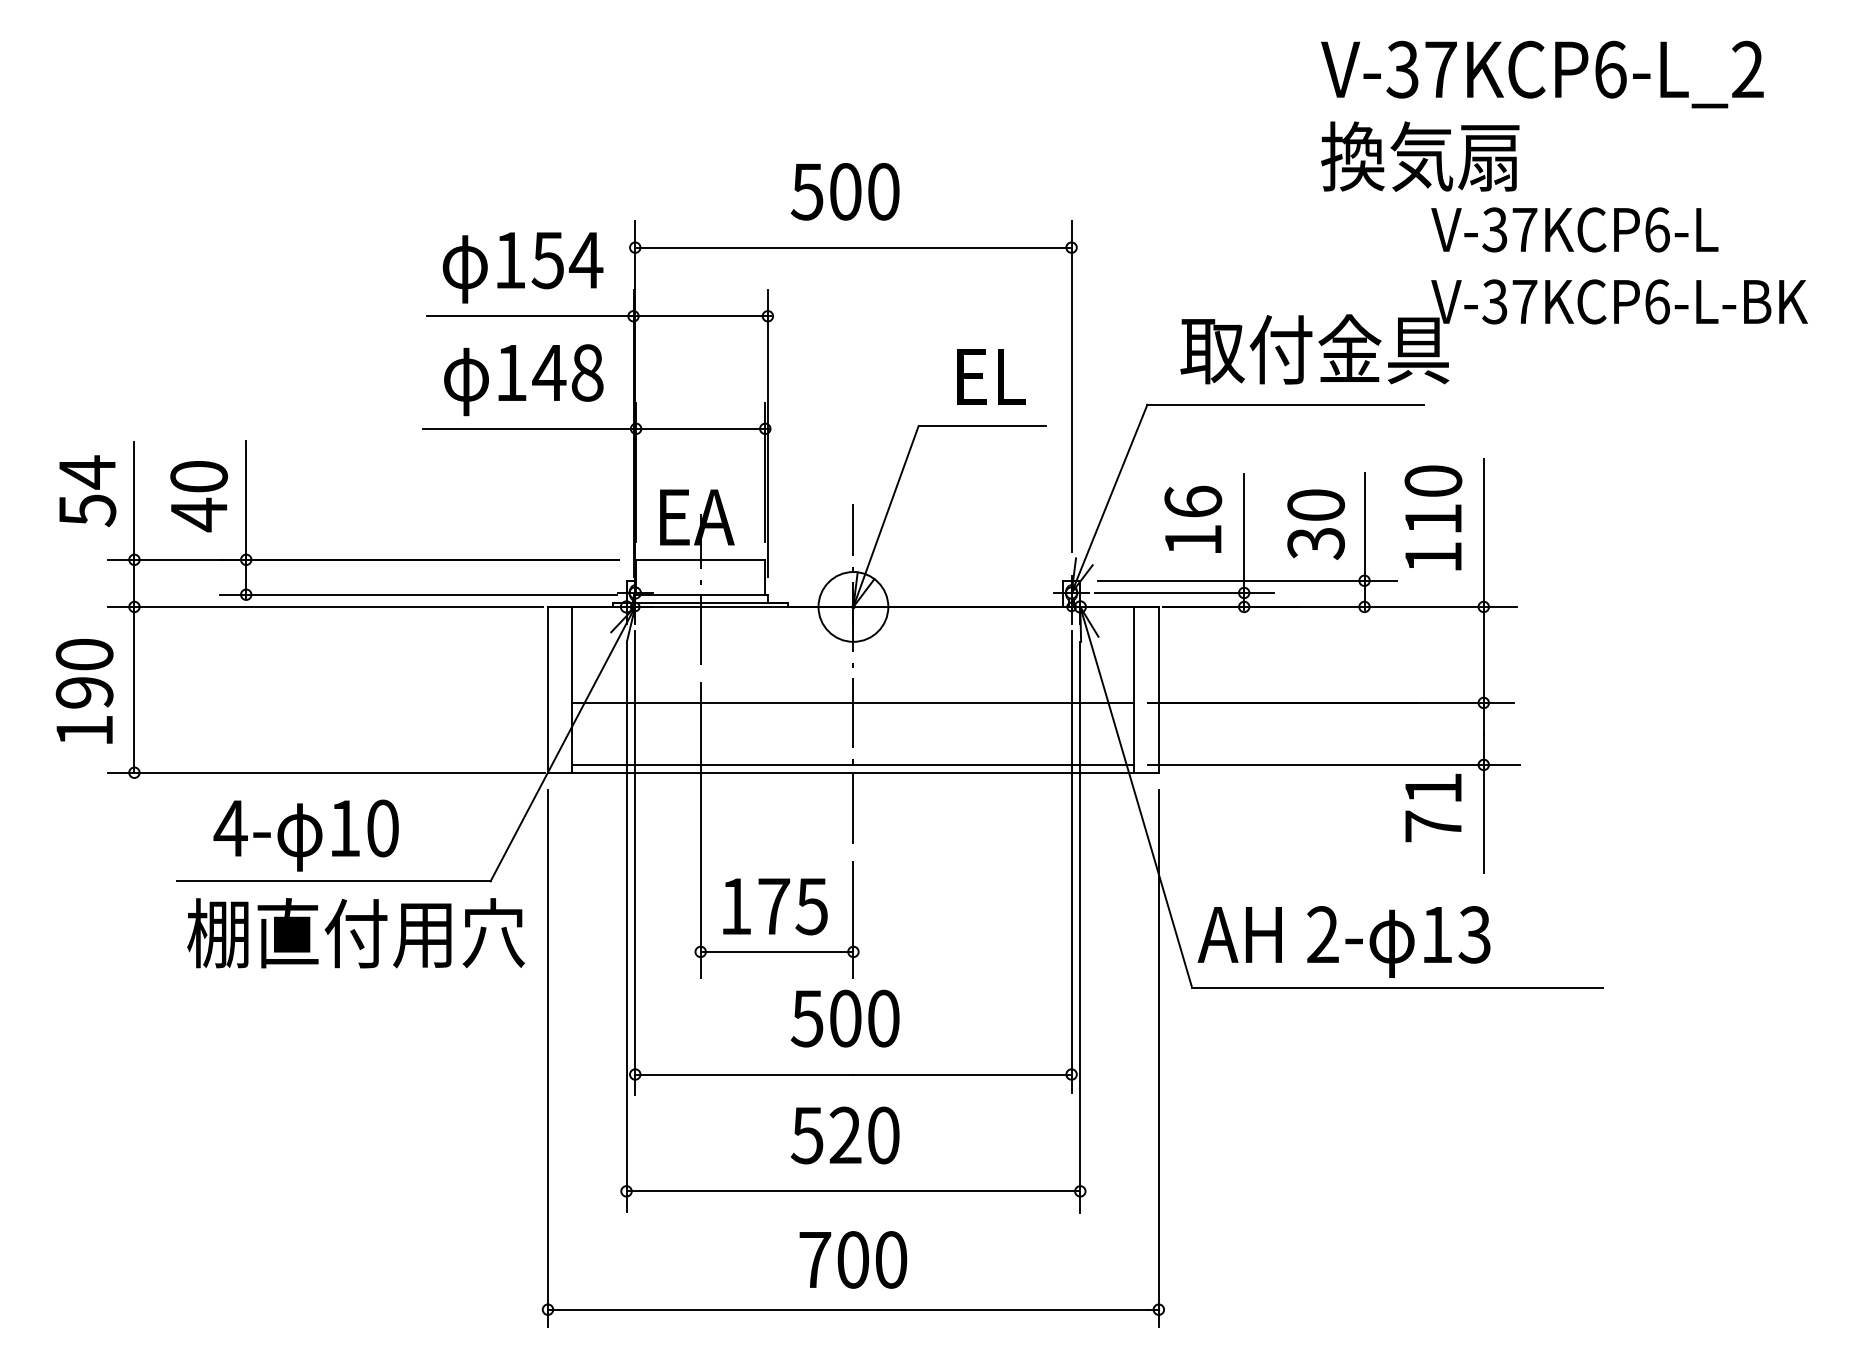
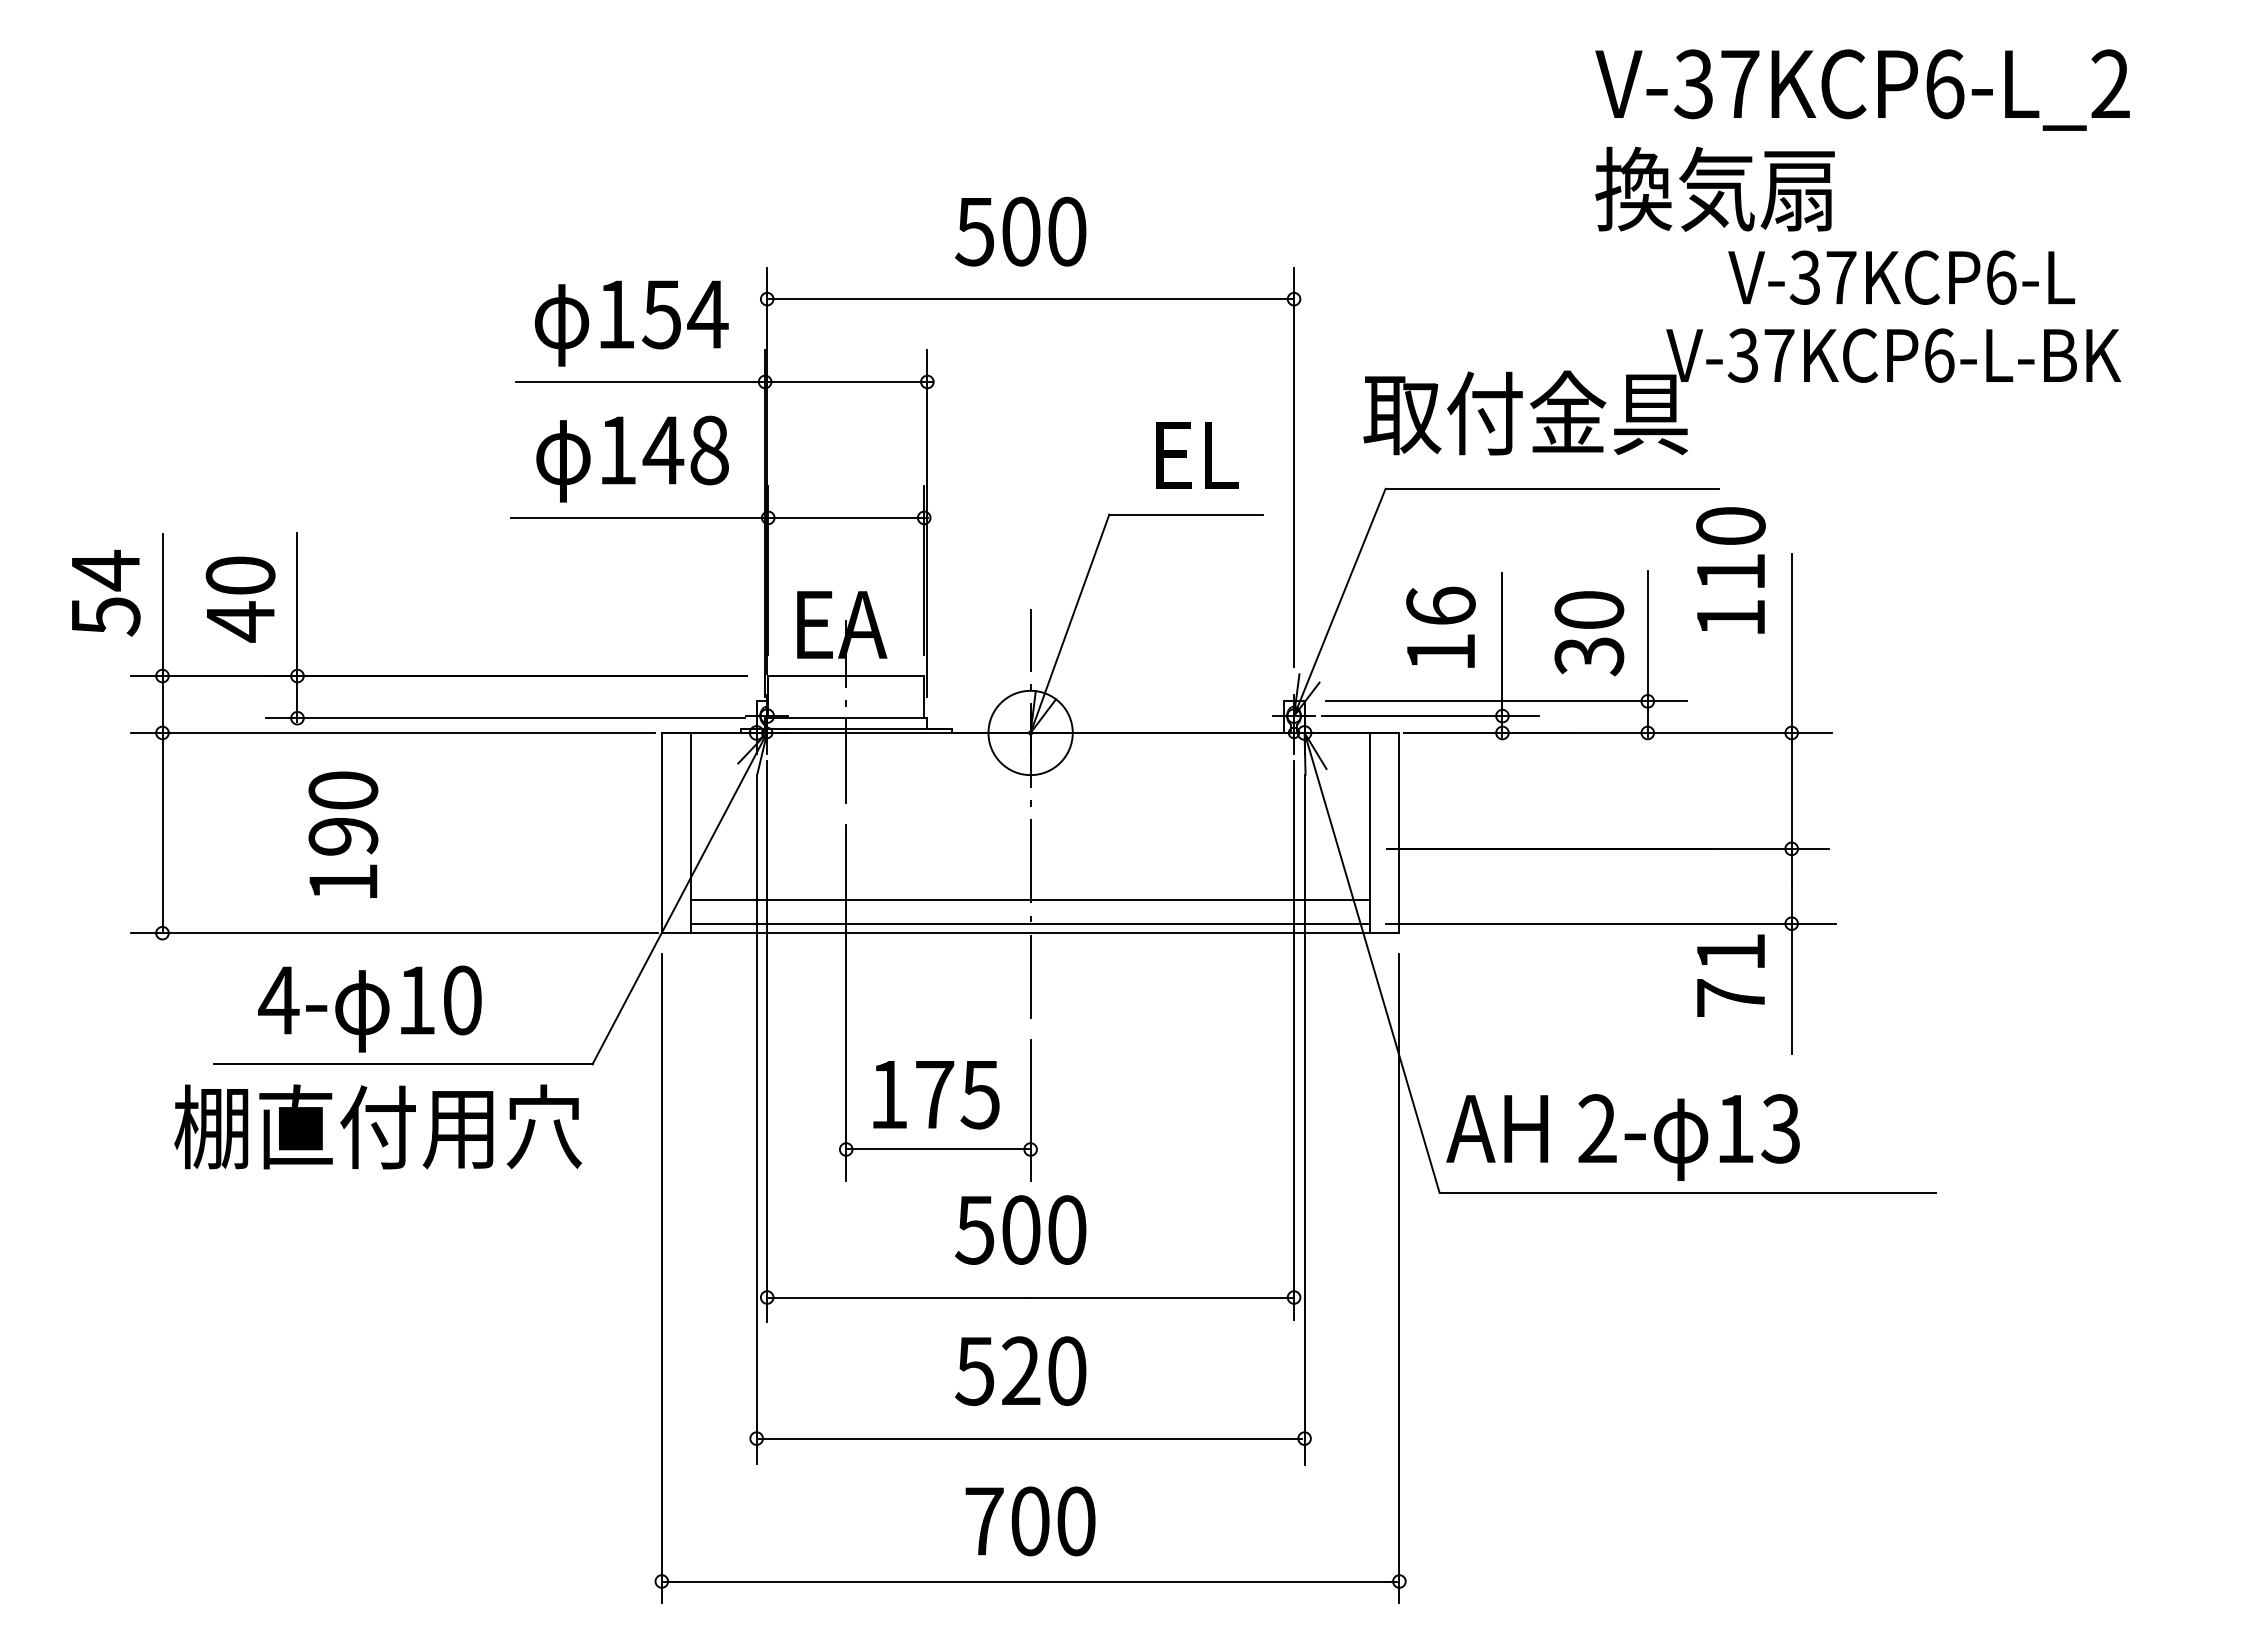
text: (1494, 331) -> (1742, 391), moved
text: (1433, 517) -> (1730, 570), moved
text: (84, 691) -> (343, 834), moved
line: (853, 702) -> (1030, 899), moved
text: (356, 932) -> (378, 1126), moved

